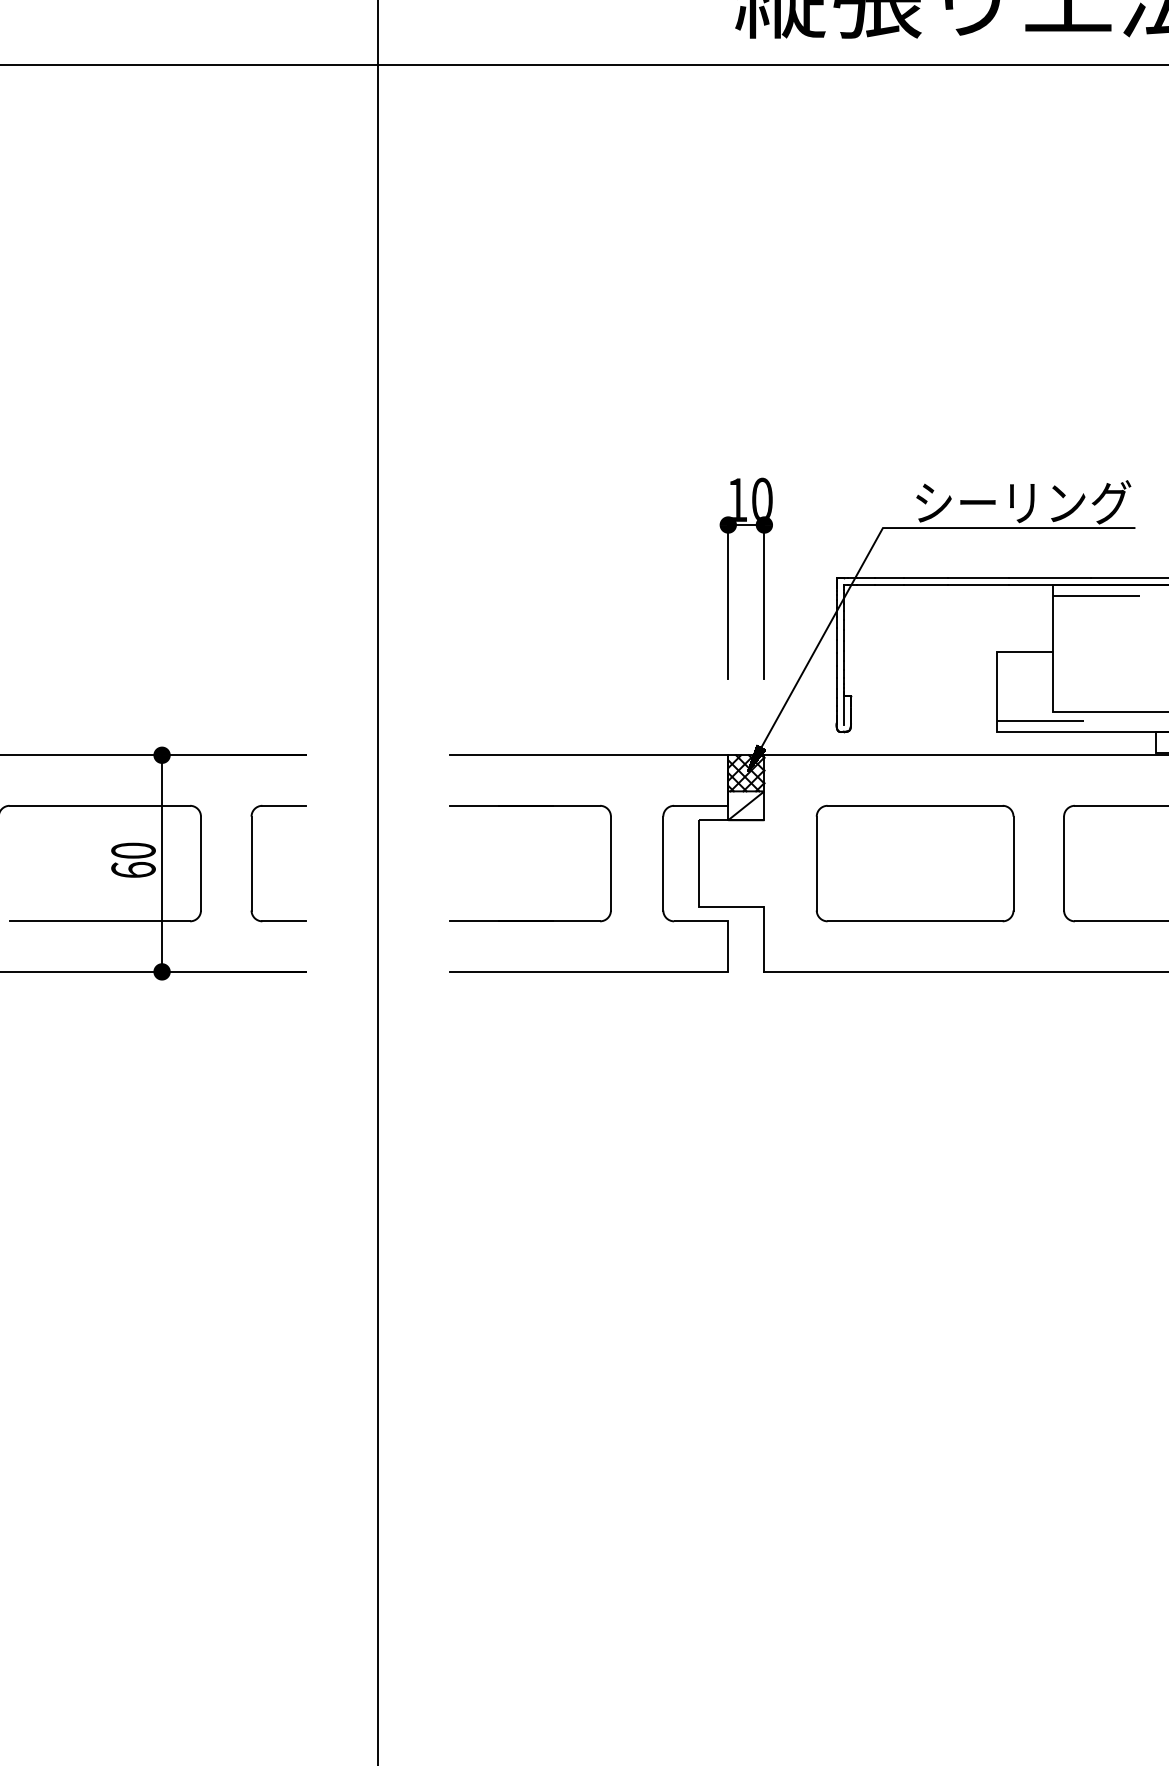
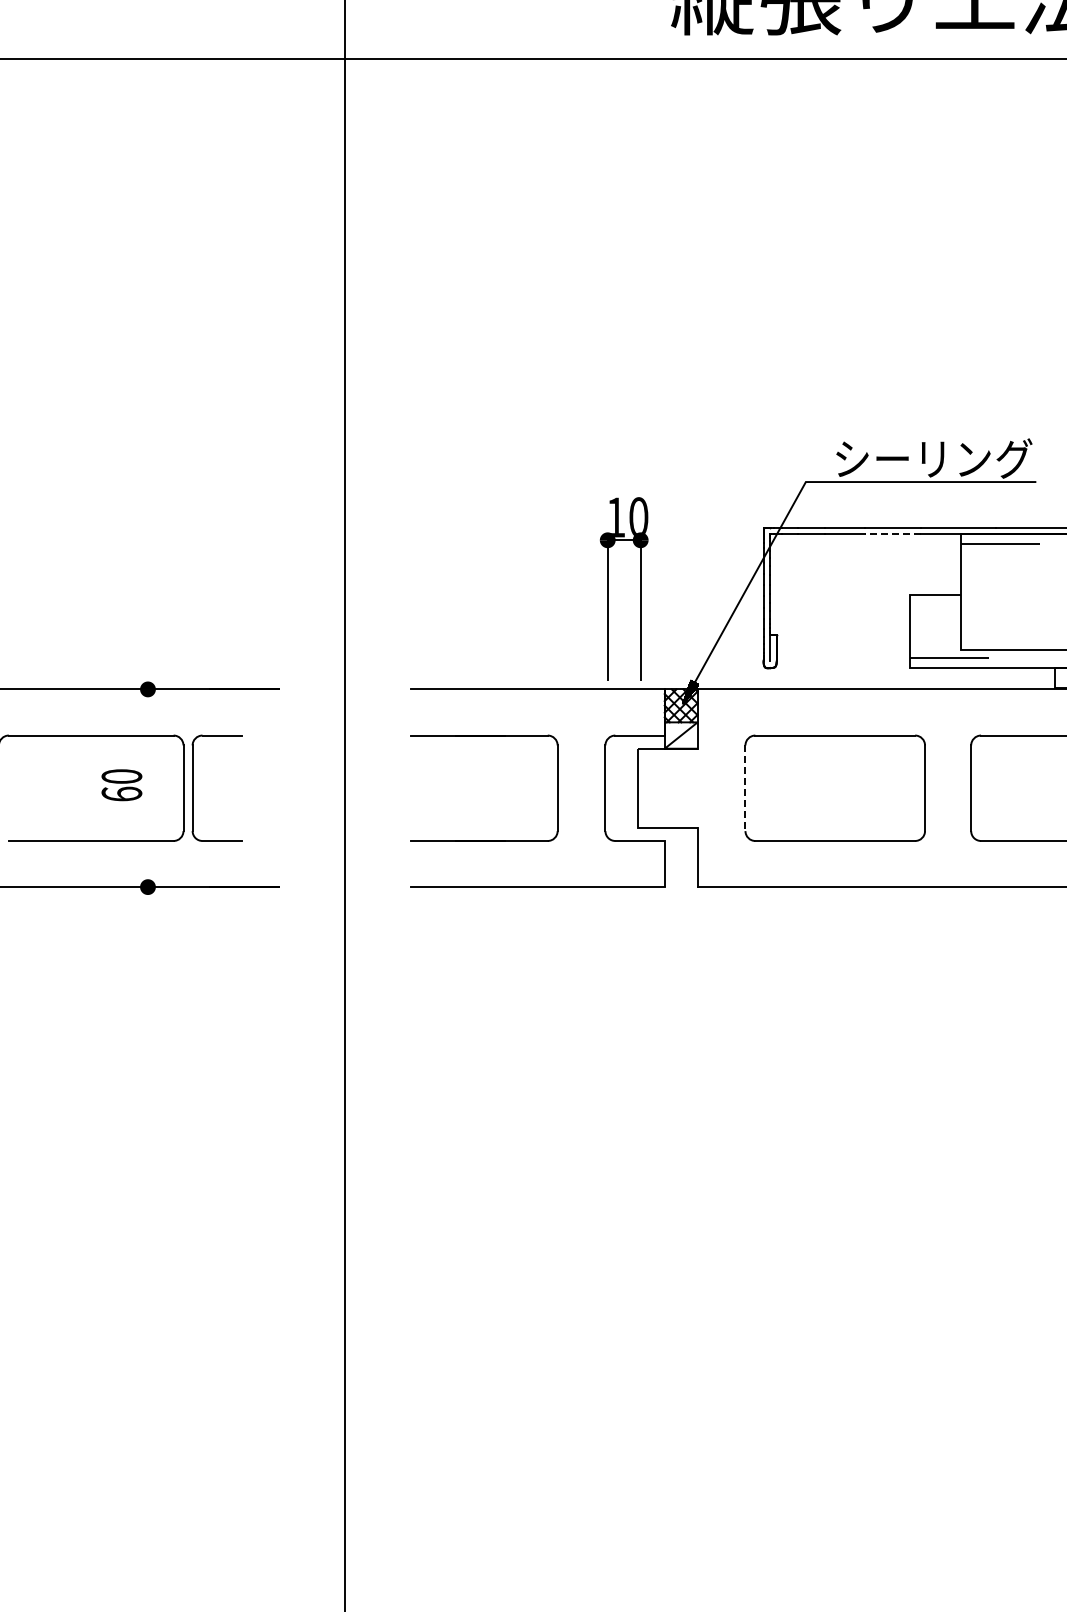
part: (729, 577) -> (608, 588), moved
line: (978, 585) -> (893, 534), solid -> dashed
part: (252, 862) -> (193, 787), moved
line: (161, 863) -> (147, 788), removed
line: (816, 863) -> (745, 788), solid -> dashed

